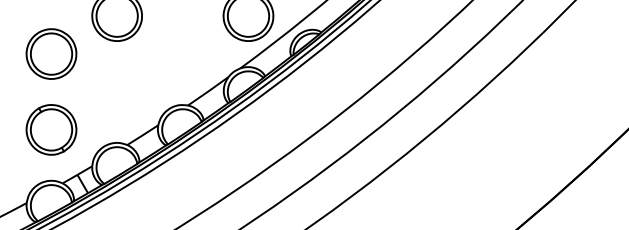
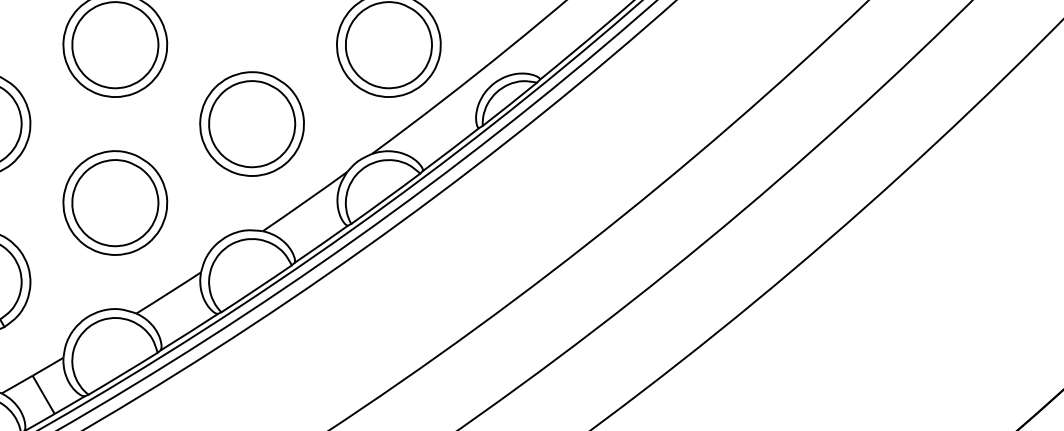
part: (182, 53) -> (251, 122), added
part: (116, 91) -> (113, 202), added

